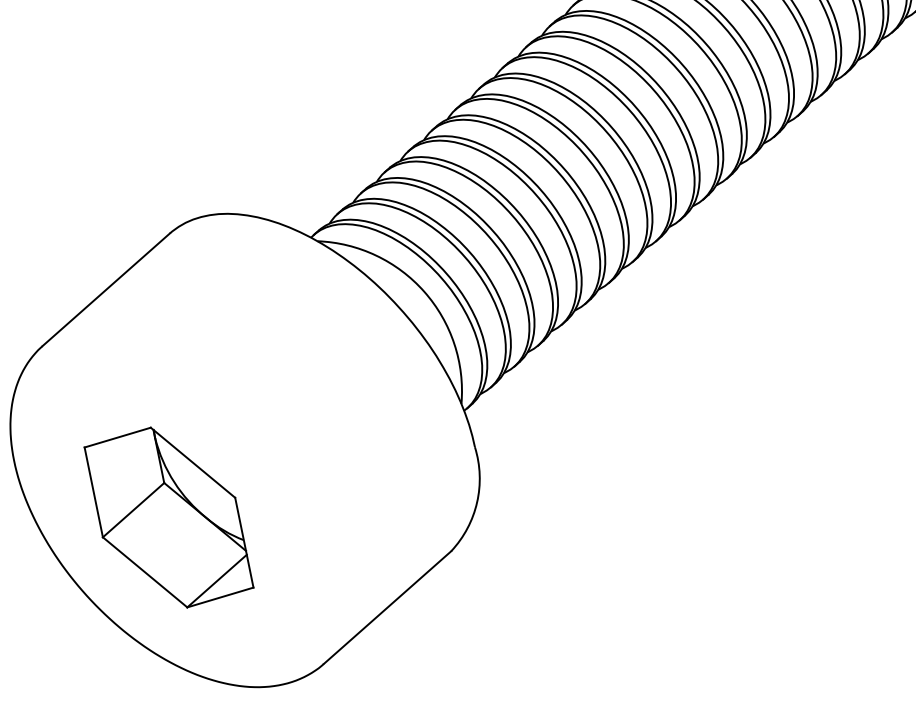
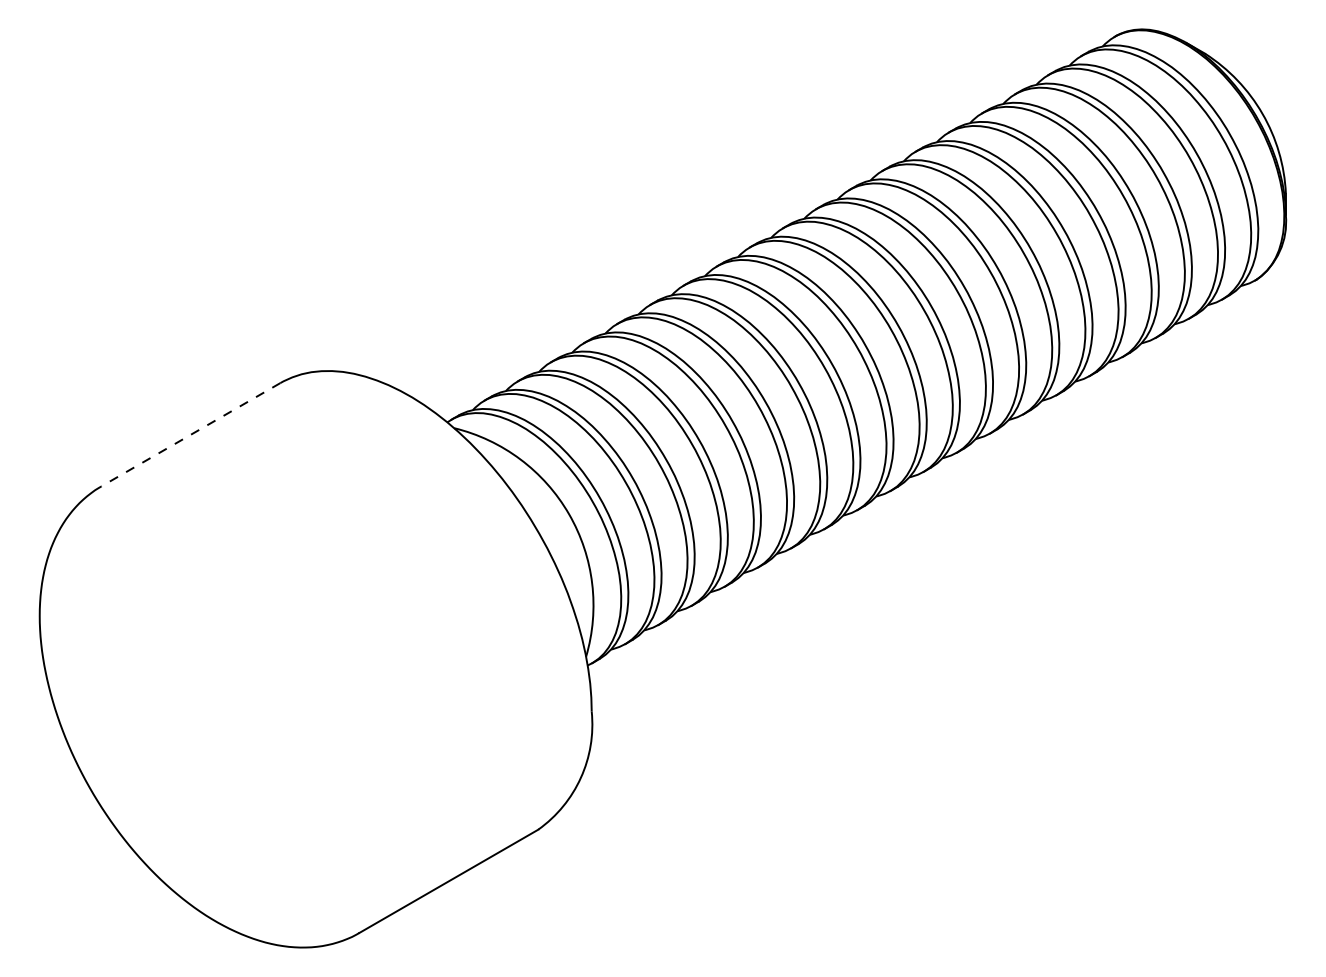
line: (105, 289) -> (190, 434), solid -> dashed
part: (168, 516) -> (210, 720), removed

